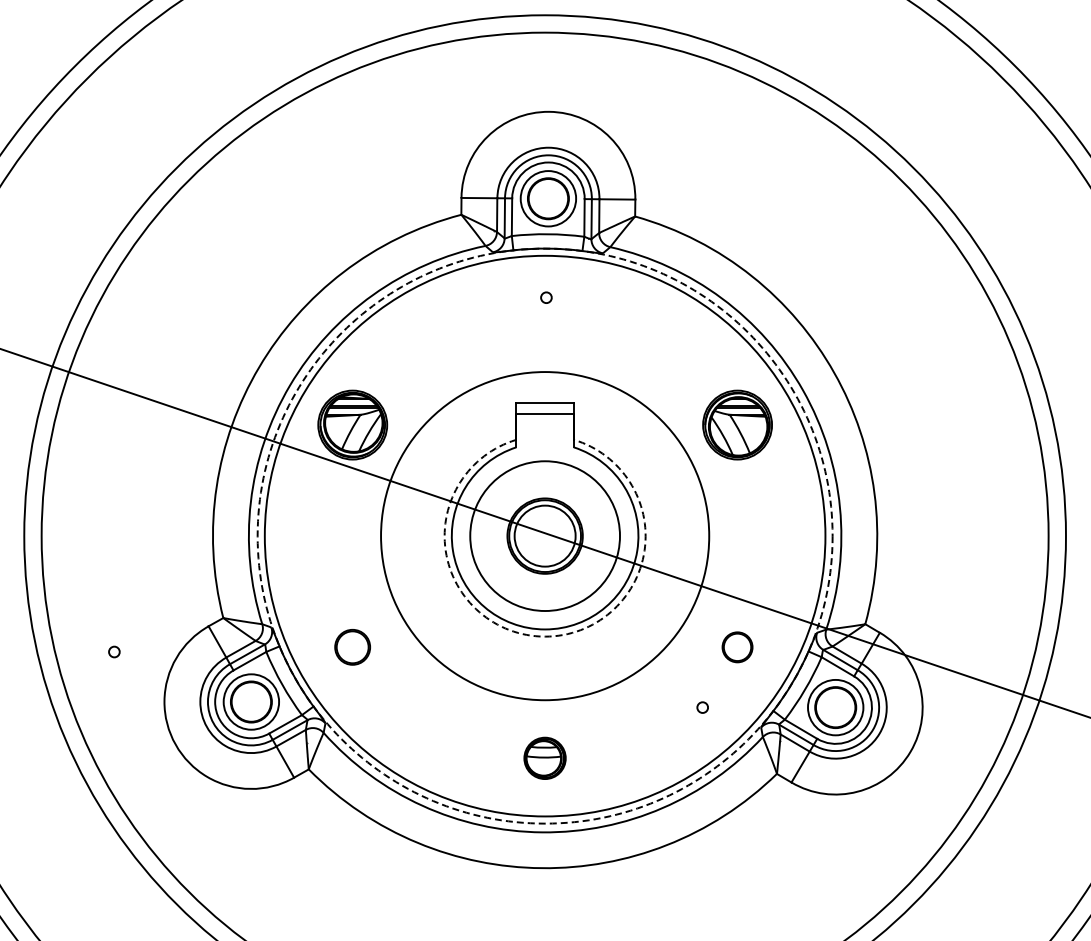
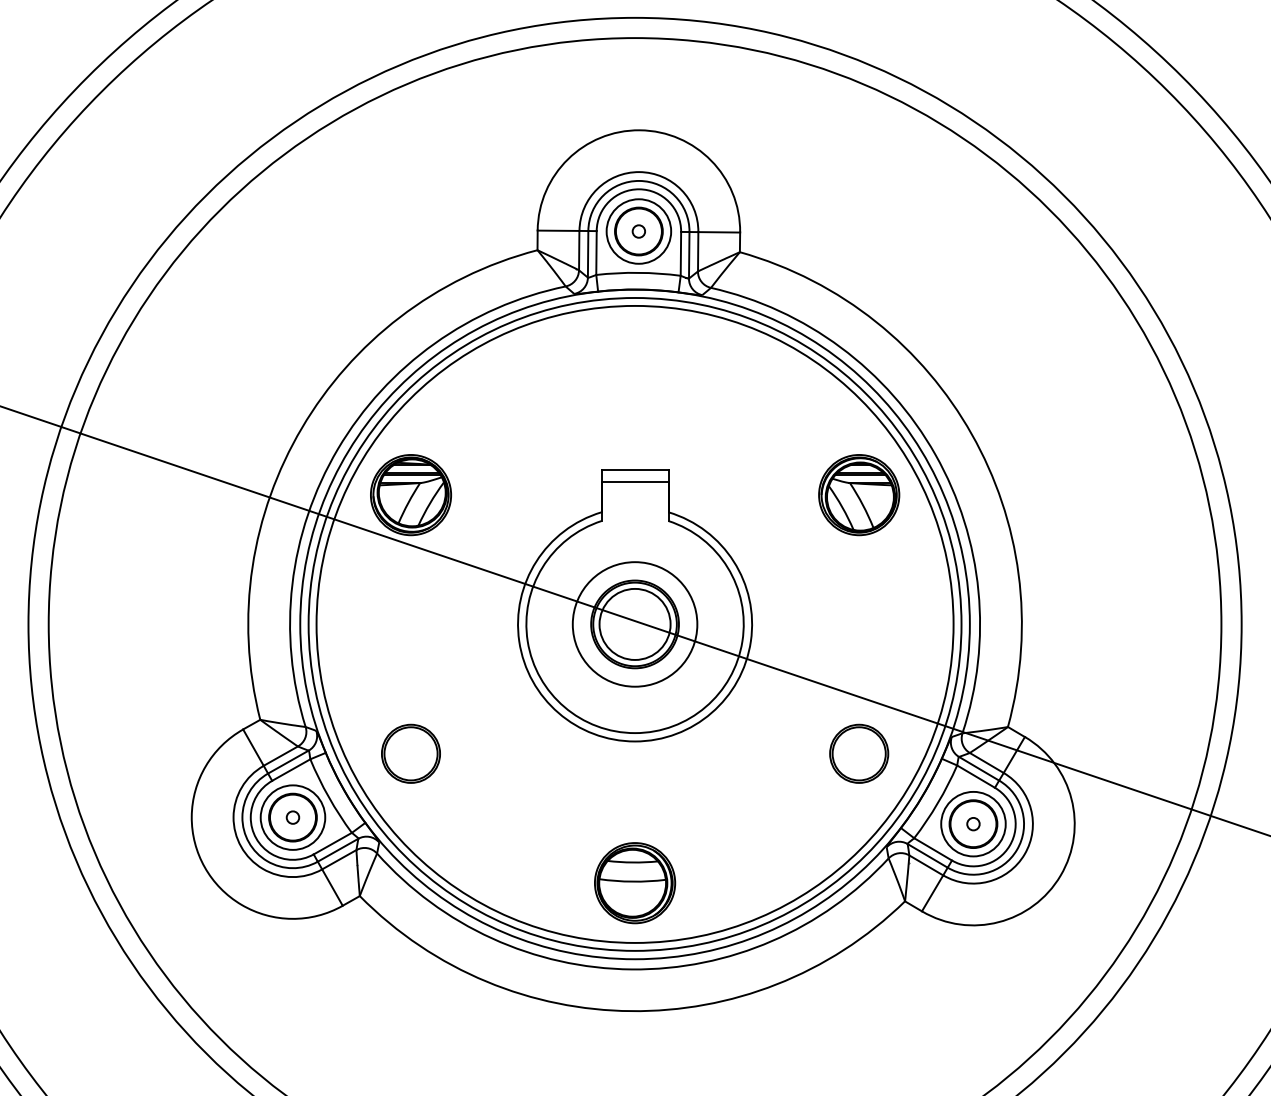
circle: (546, 297) -> (638, 231), moved
circle: (544, 535) -> (634, 623), dashed -> solid
circle: (544, 535) -> (634, 623), size x0.71
circle: (544, 535) -> (634, 623), size x1.67
arc: (545, 636) -> (635, 741), dashed -> solid
part: (352, 647) -> (410, 754), size x1.43
part: (737, 647) -> (859, 754), size x1.67
circle: (114, 651) -> (293, 817), moved
circle: (702, 707) -> (973, 824), moved
part: (544, 758) -> (634, 883), size x1.67

